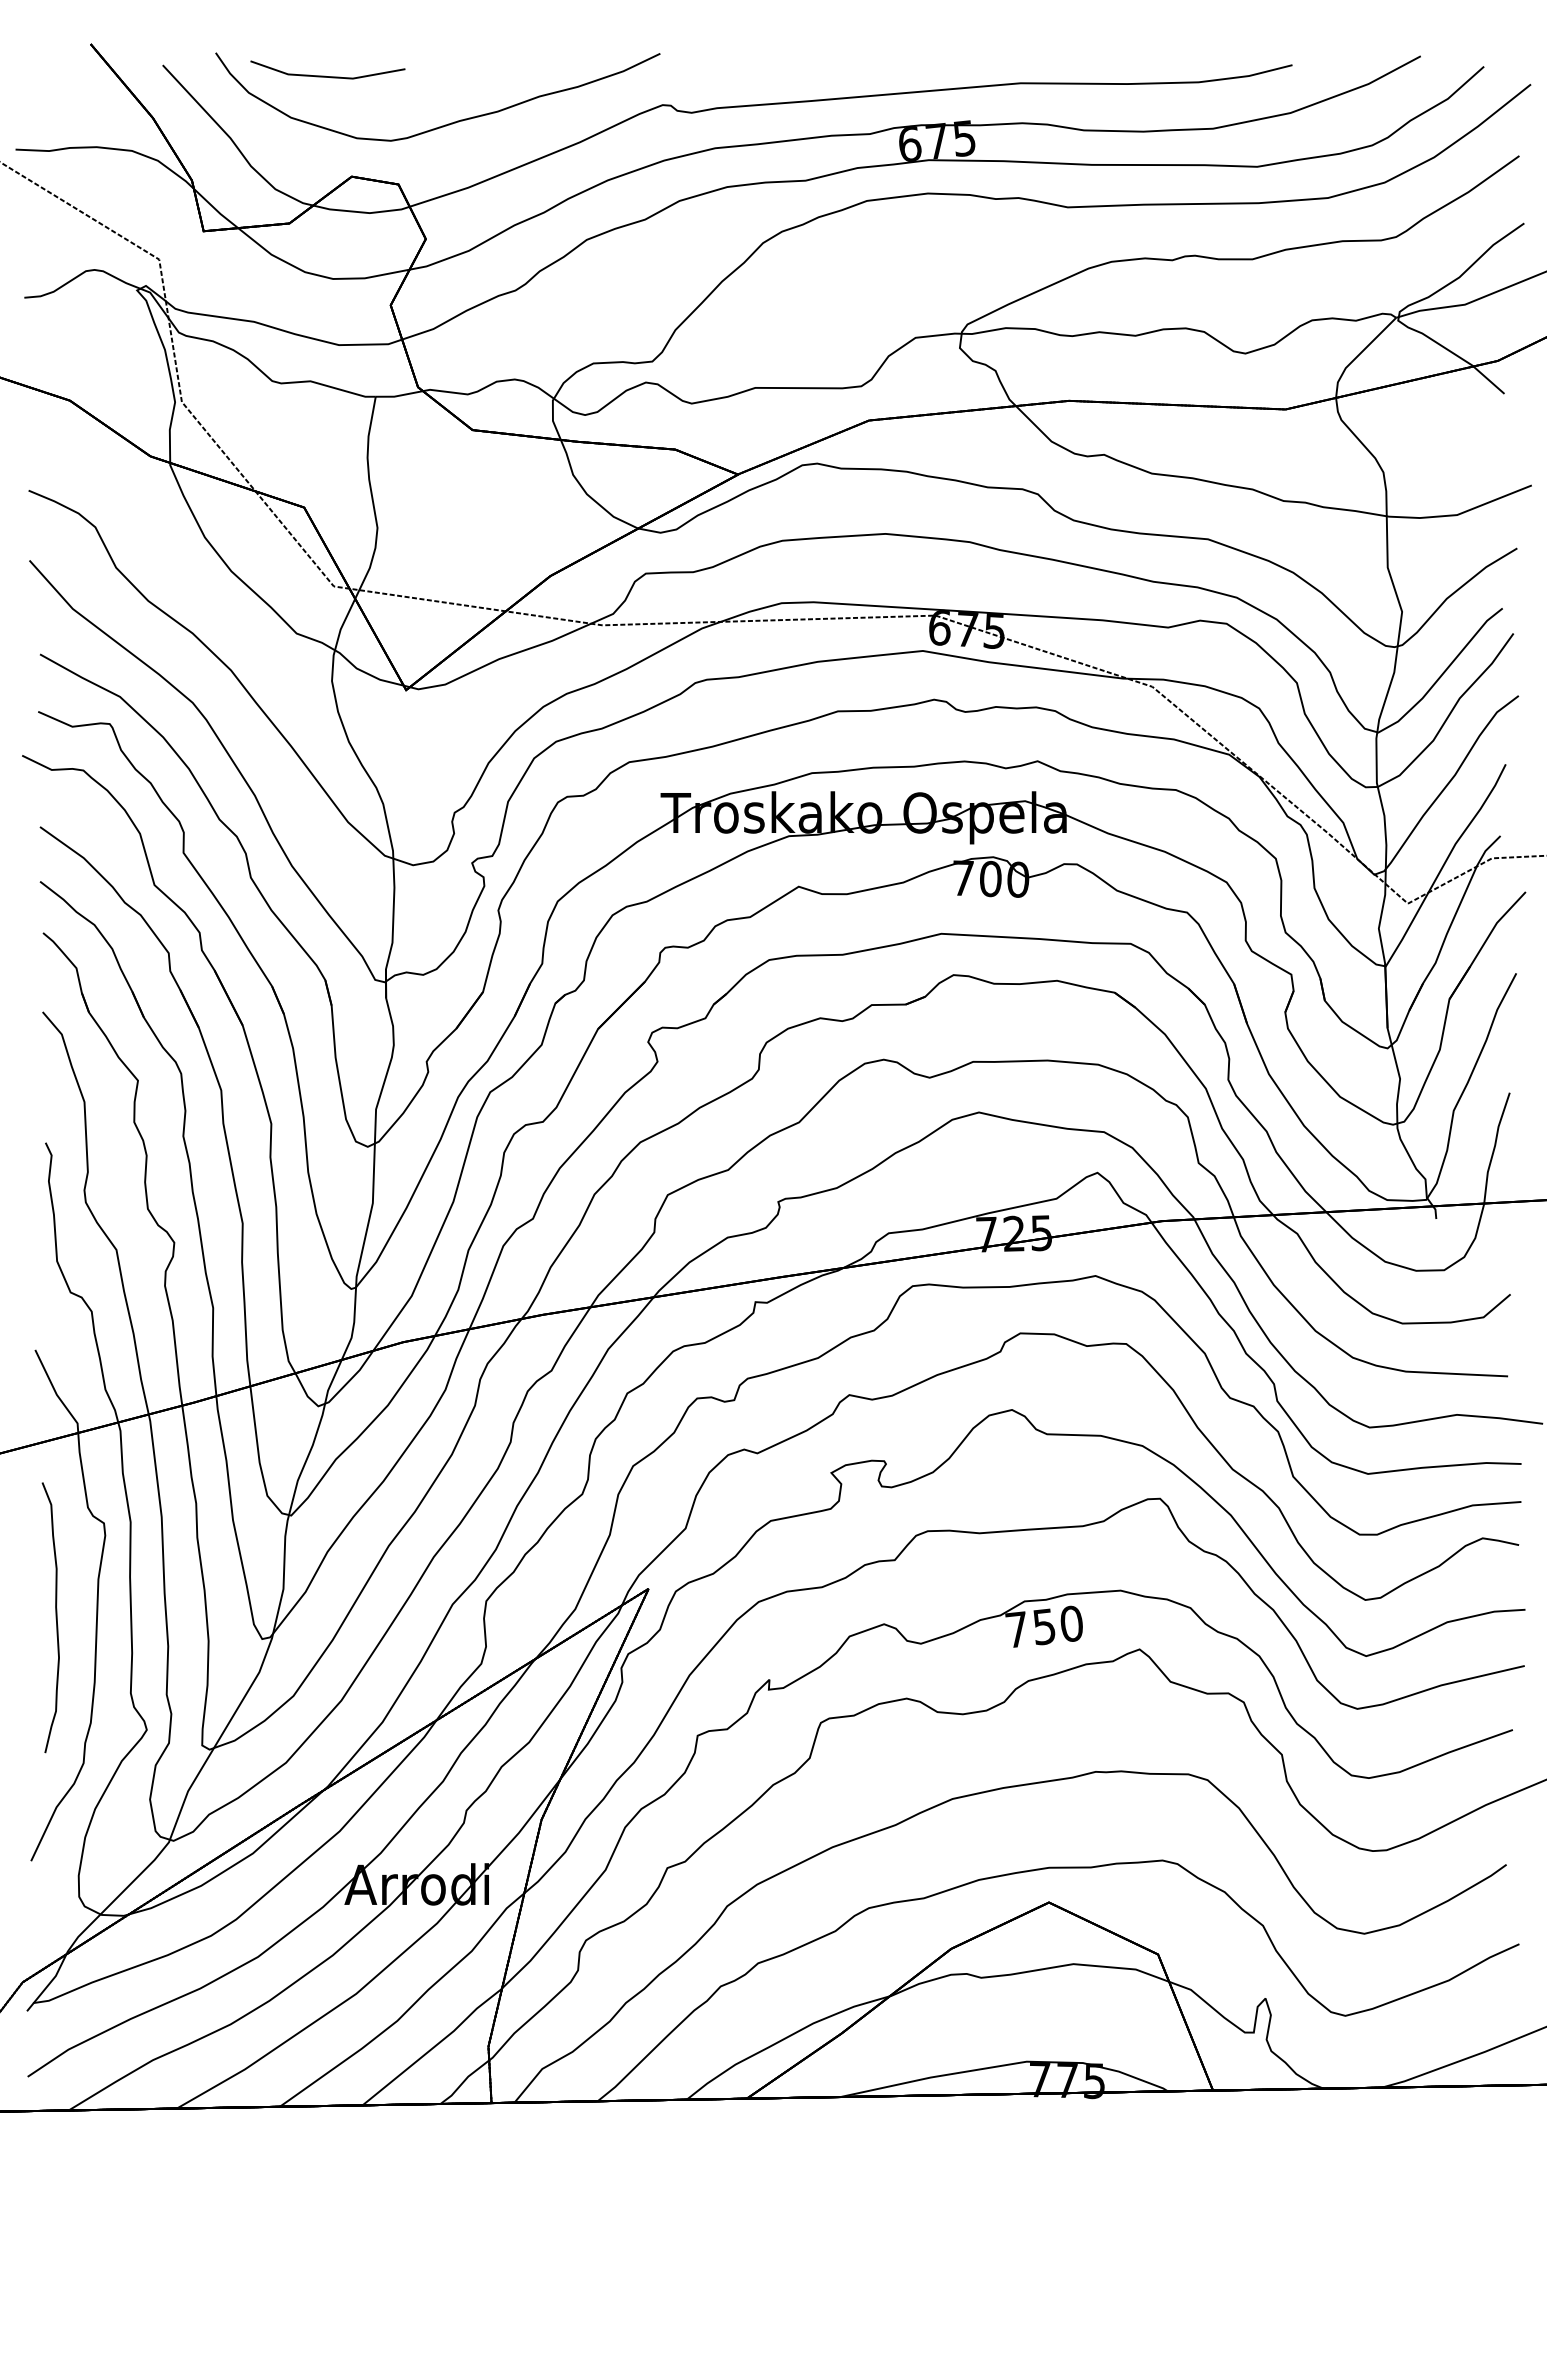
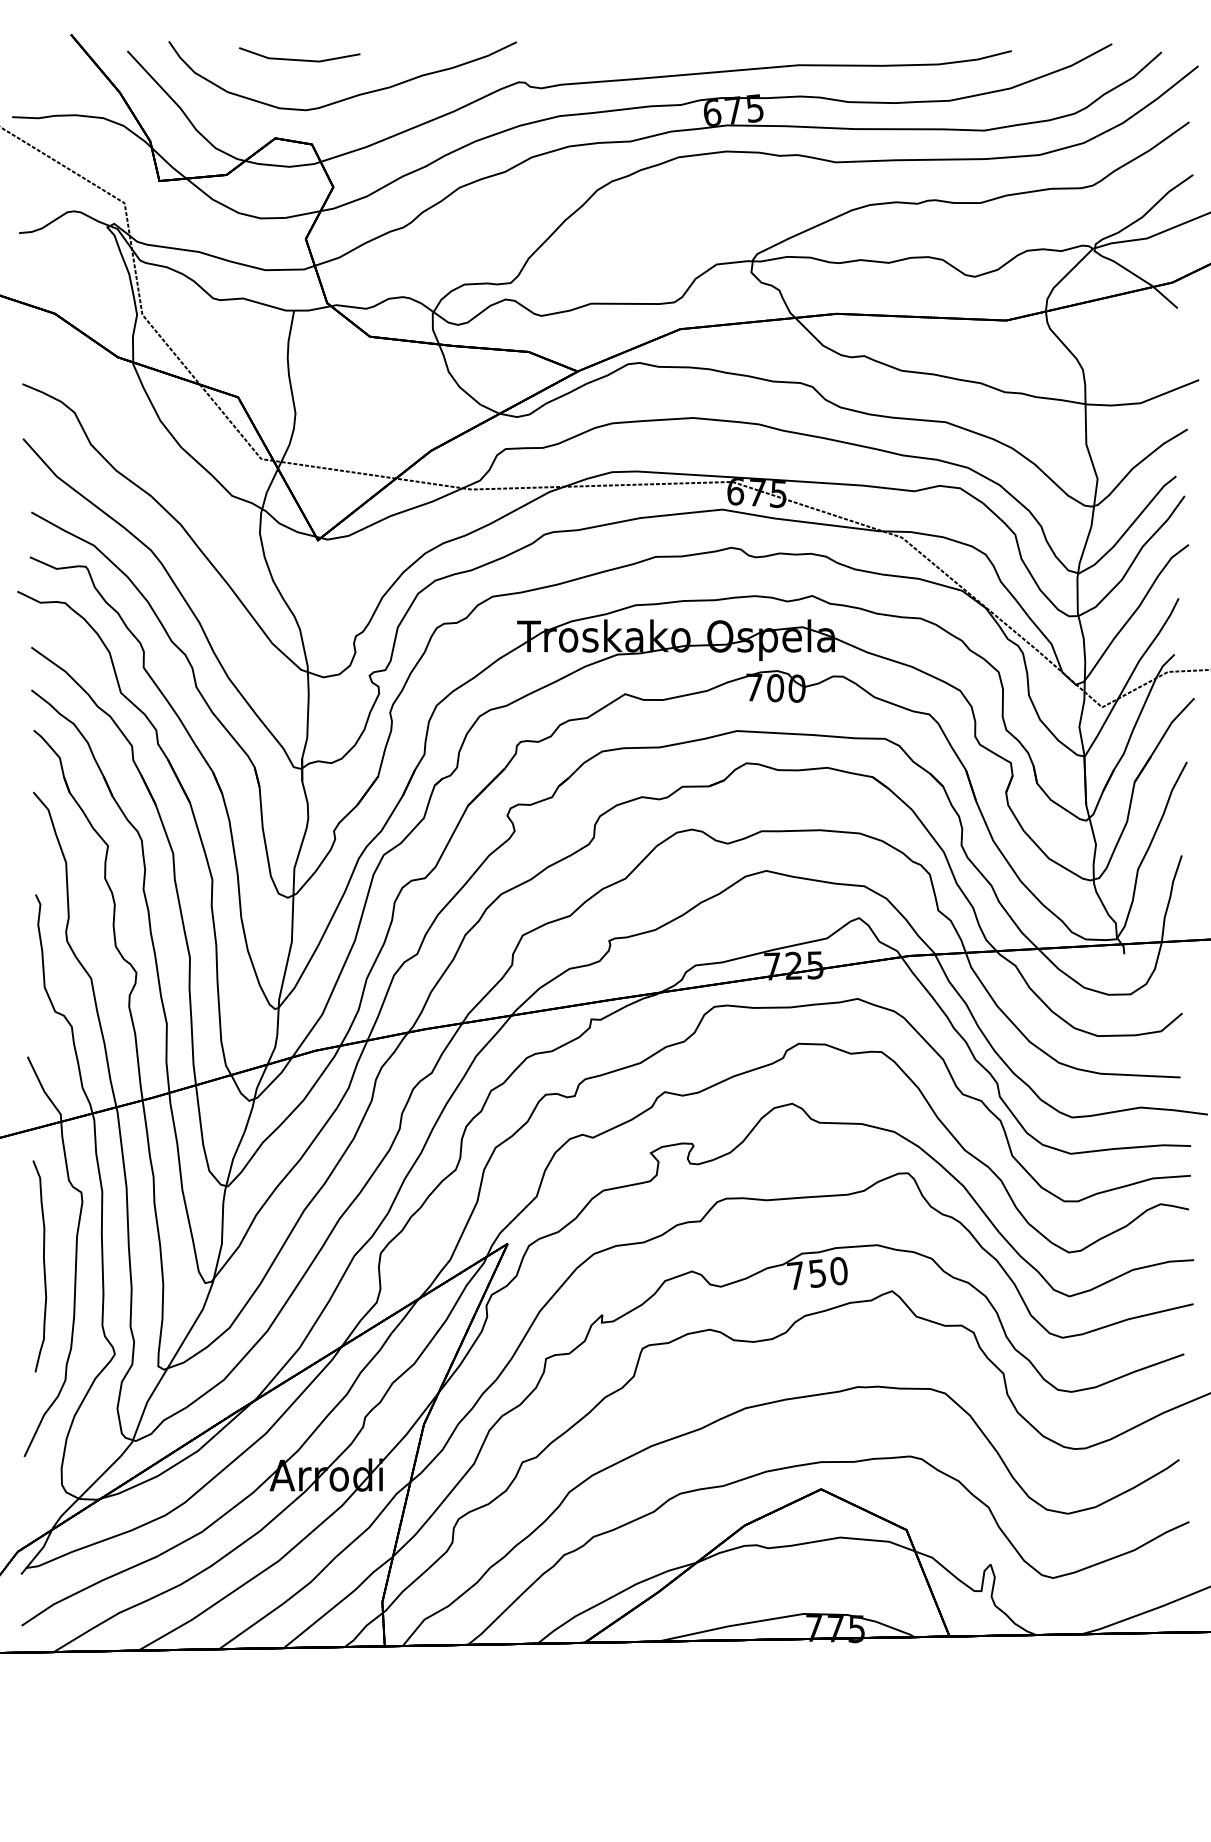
line: (325, 75) -> (297, 59), moved

